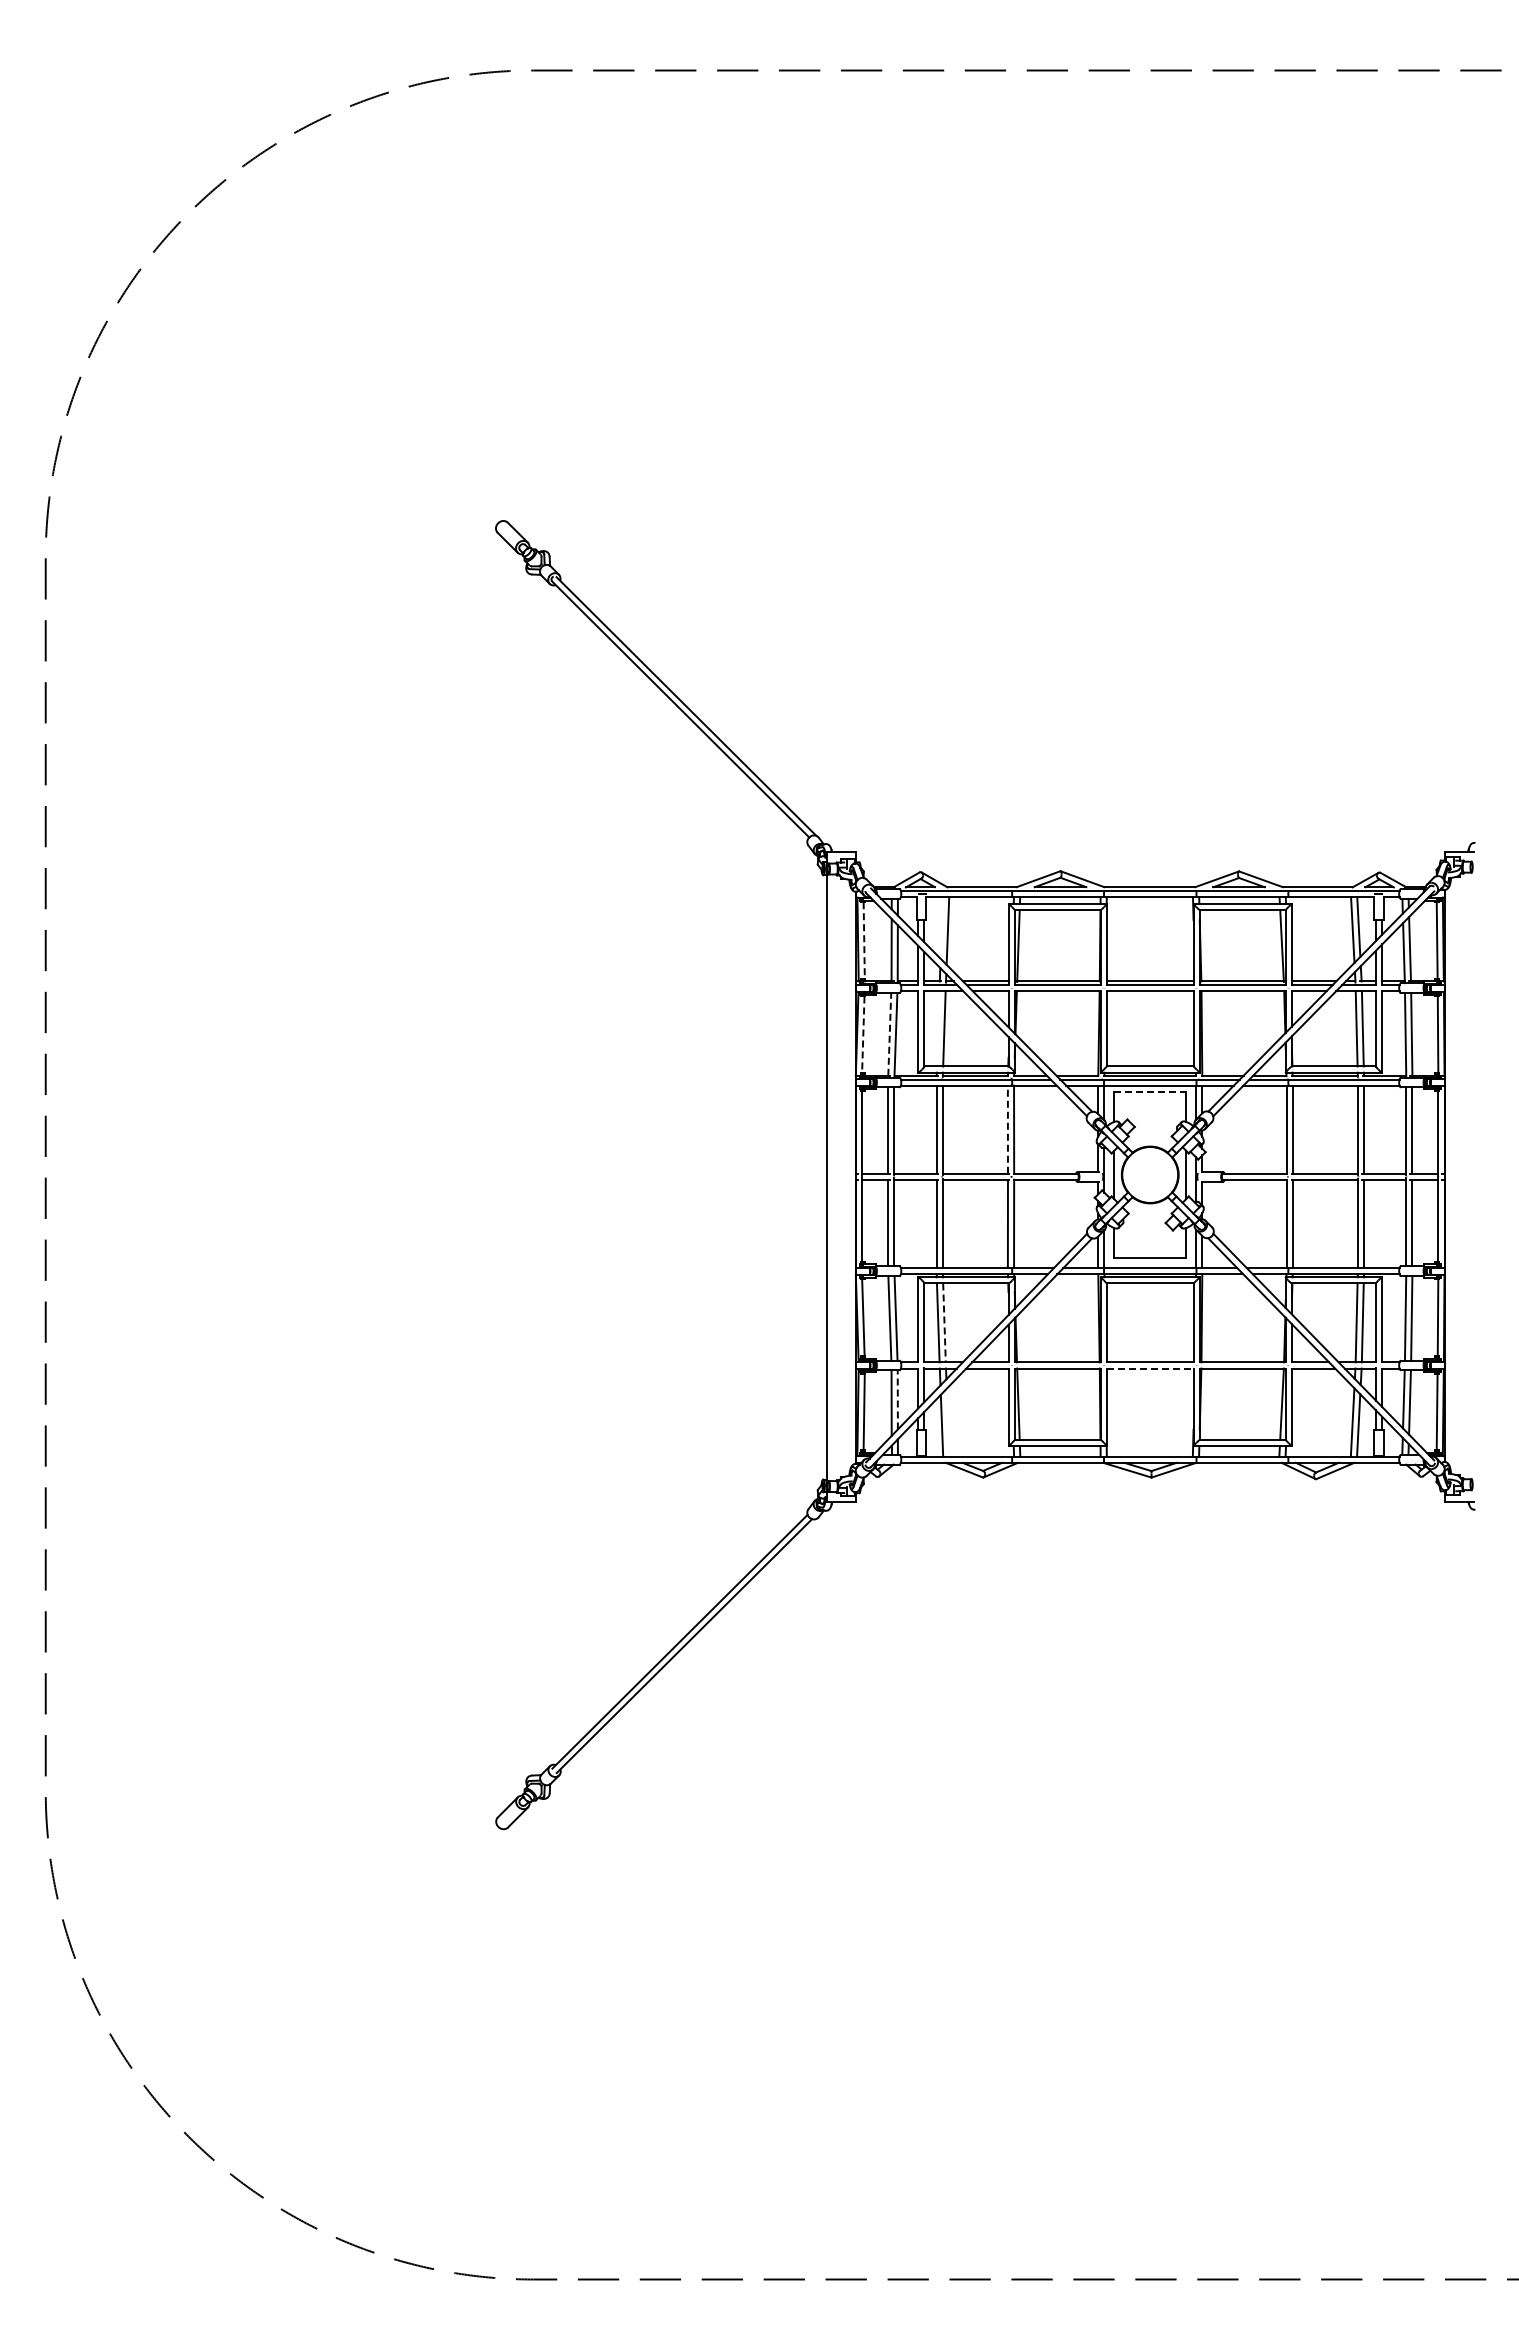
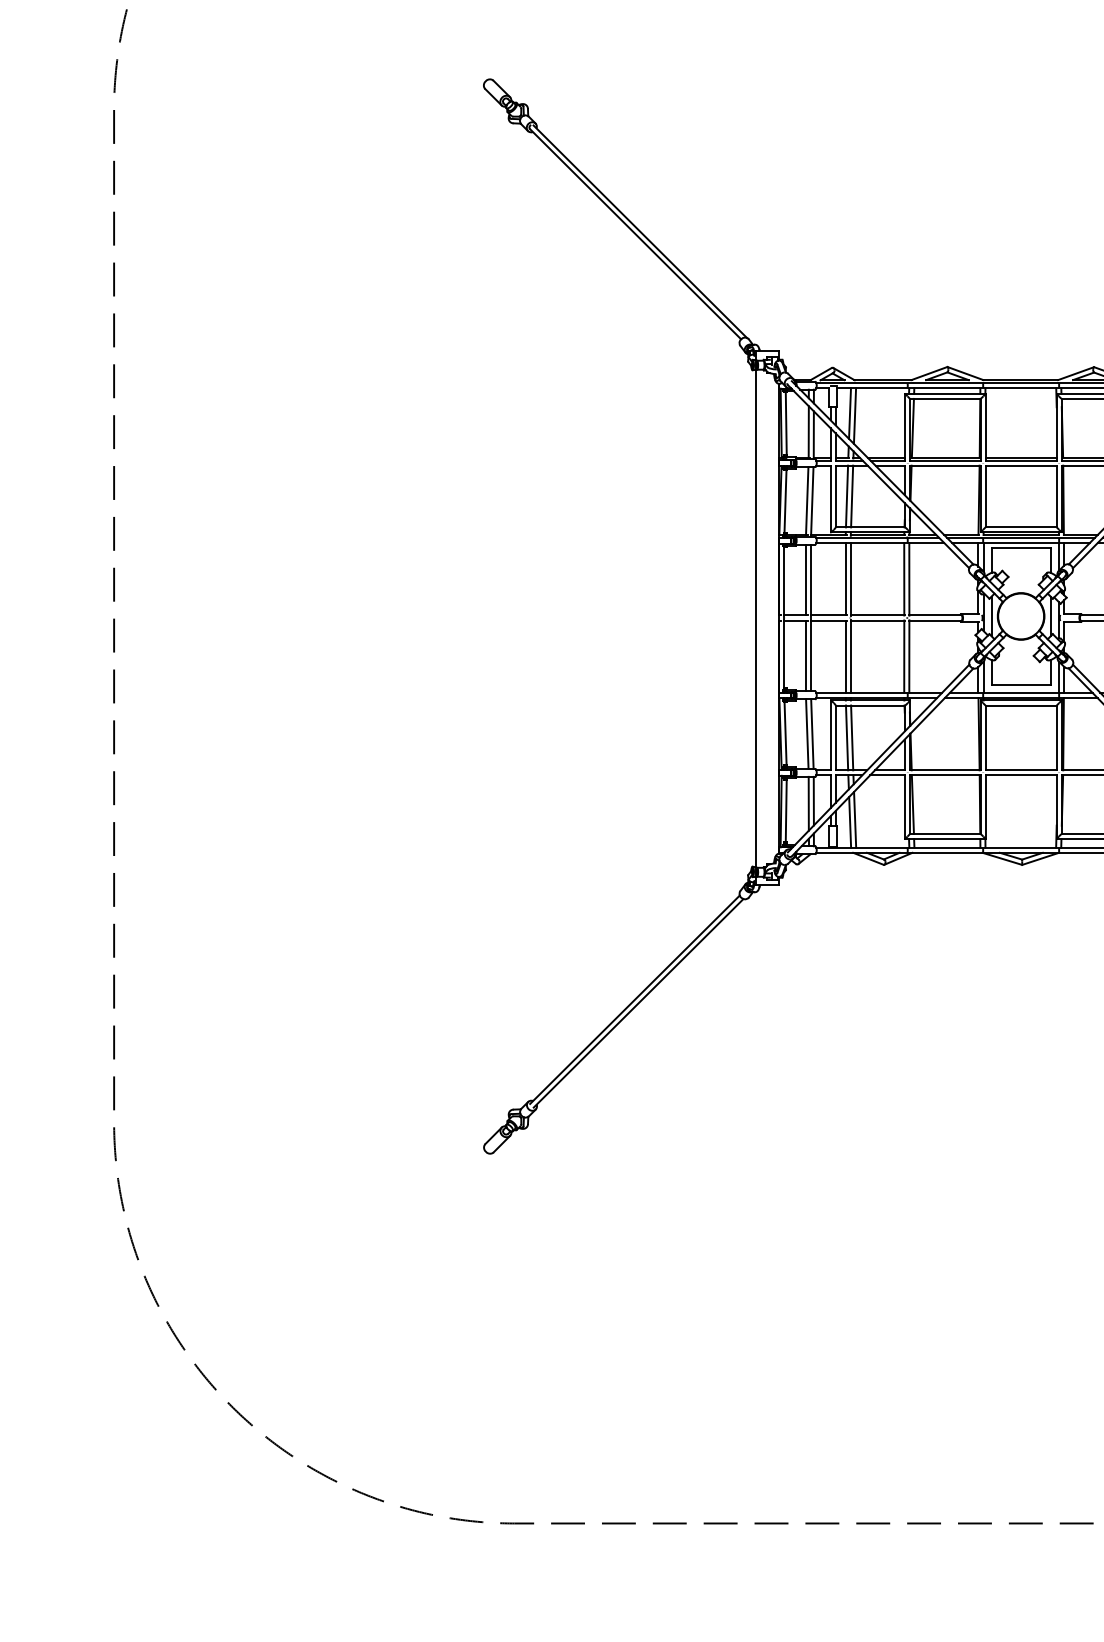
line: (941, 927) -> (849, 413), added
line: (864, 940) -> (786, 423), dashed -> solid
line: (937, 1028) -> (846, 496), added
line: (889, 1033) -> (807, 500), dashed -> solid
line: (863, 1035) -> (785, 501), dashed -> solid
line: (1150, 1091) -> (1021, 547), dashed -> solid
line: (1007, 1129) -> (903, 579), dashed -> solid
line: (944, 1323) -> (852, 738), dashed -> solid
line: (1150, 1368) -> (1021, 775), dashed -> solid
line: (897, 1399) -> (813, 800), dashed -> solid
line: (947, 1422) -> (854, 819), added

